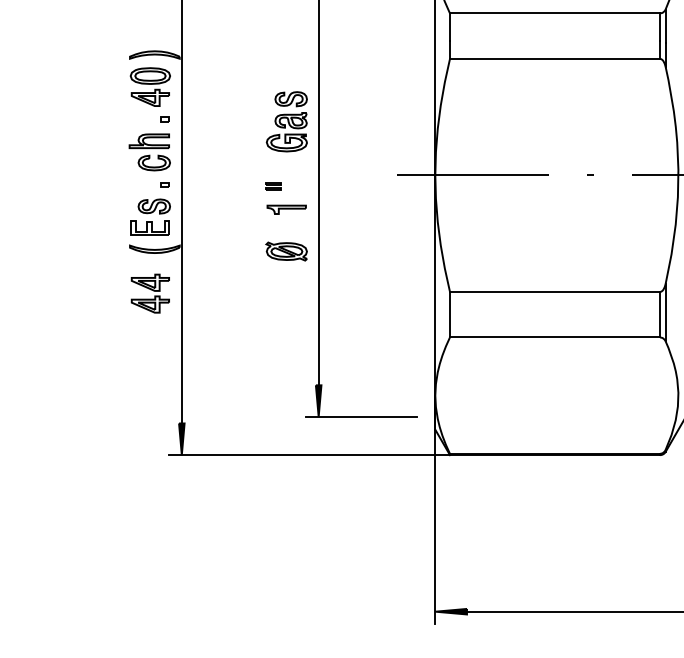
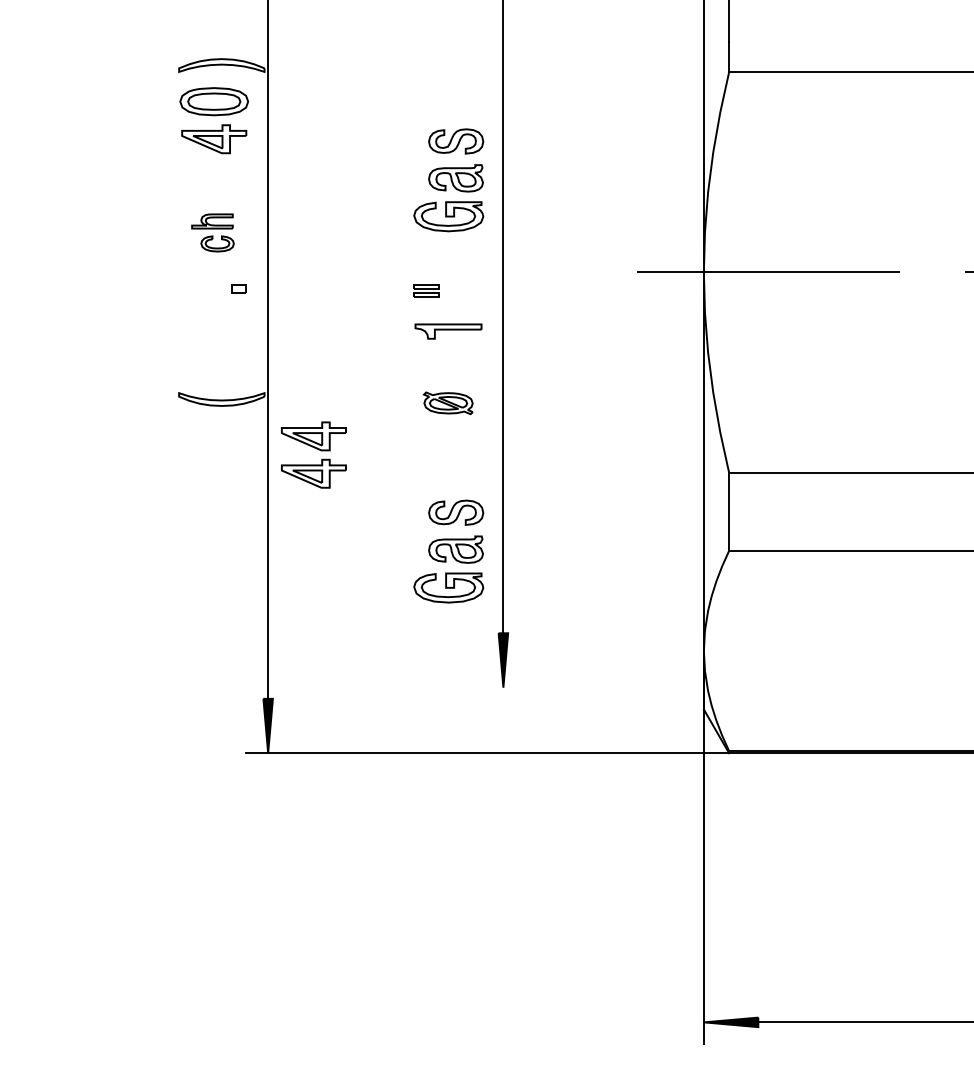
part: (164, 119) -> (238, 176), removed
part: (149, 152) -> (212, 233), size x0.6
part: (150, 216) -> (214, 343), removed
part: (286, 251) -> (448, 403), size x0.7
part: (149, 293) -> (312, 454), moved
part: (286, 337) -> (448, 551), added
line: (360, 417) -> (575, 688), removed

